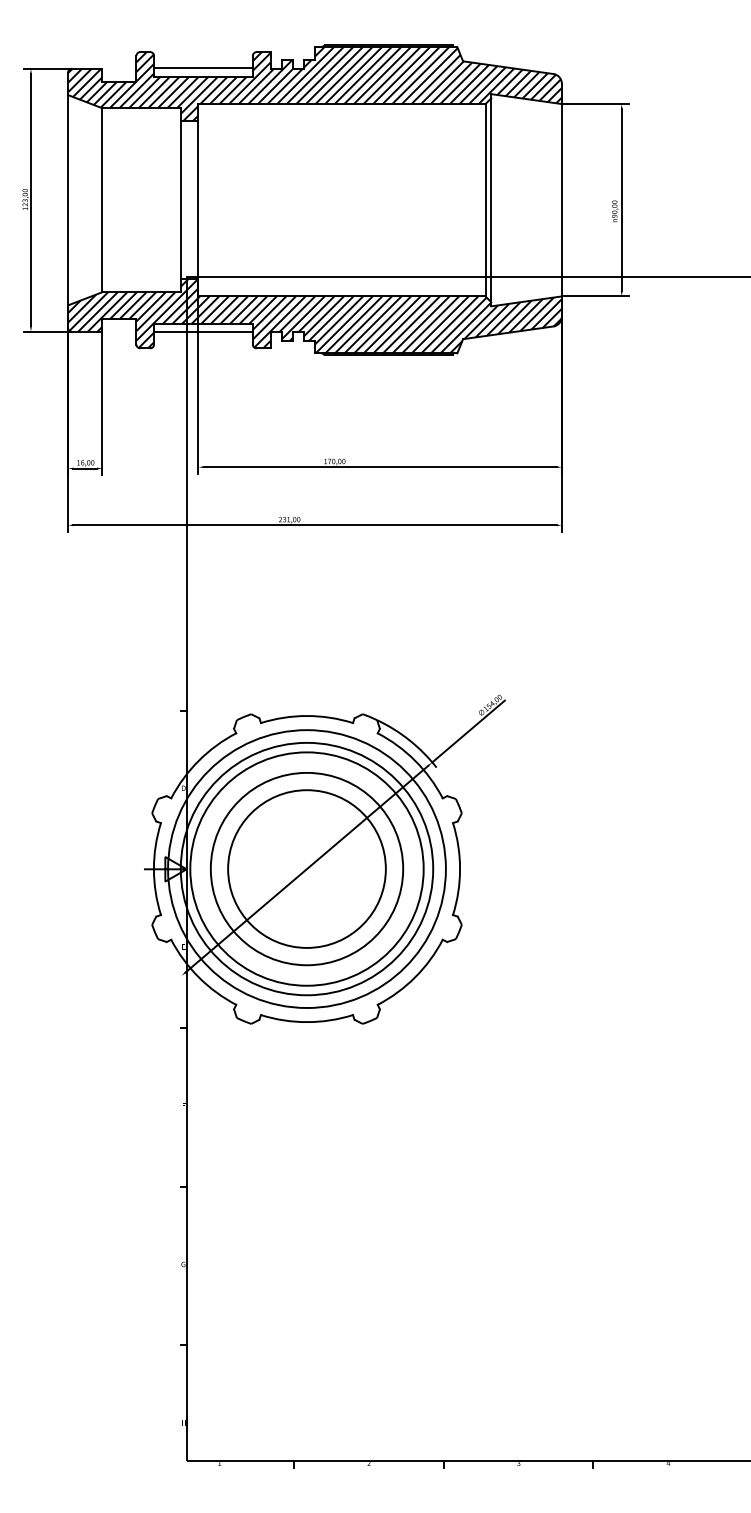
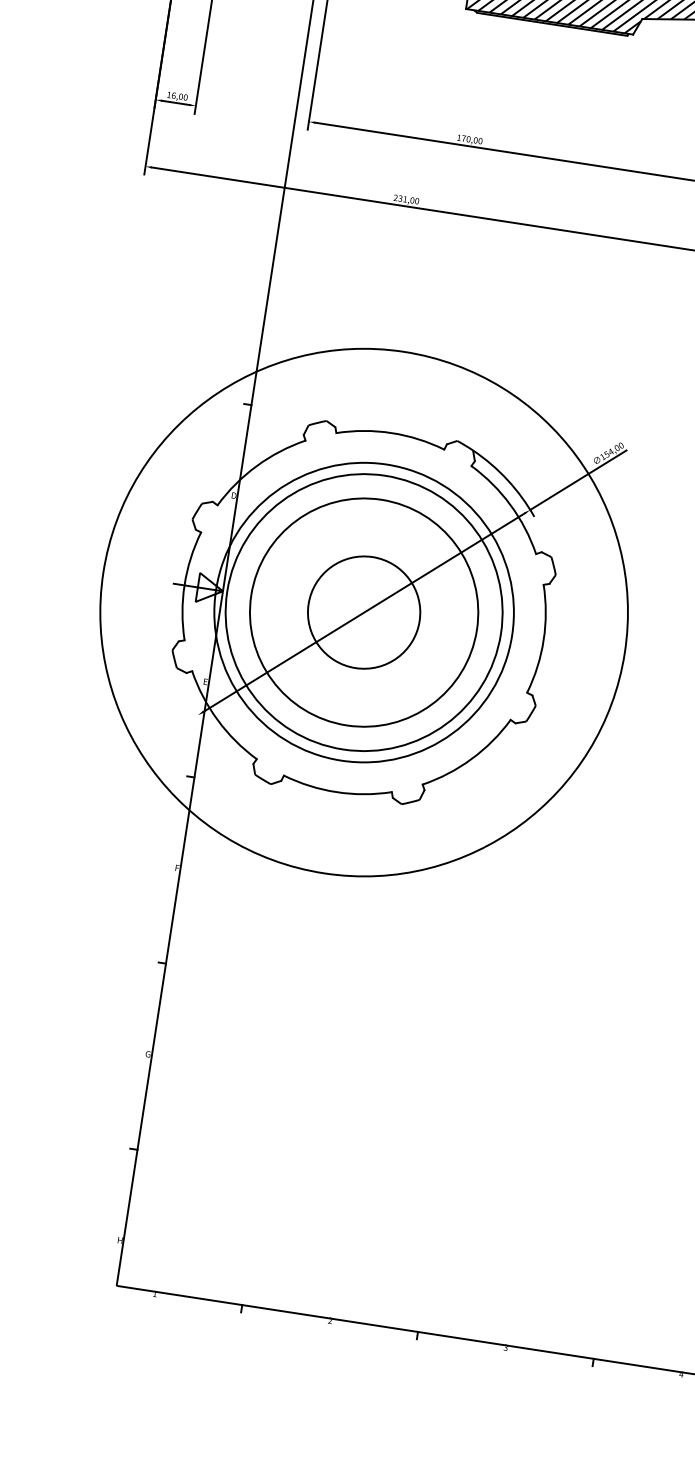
circle: (306, 868) -> (363, 611), size x0.6
circle: (306, 869) -> (363, 613), size x1.6

